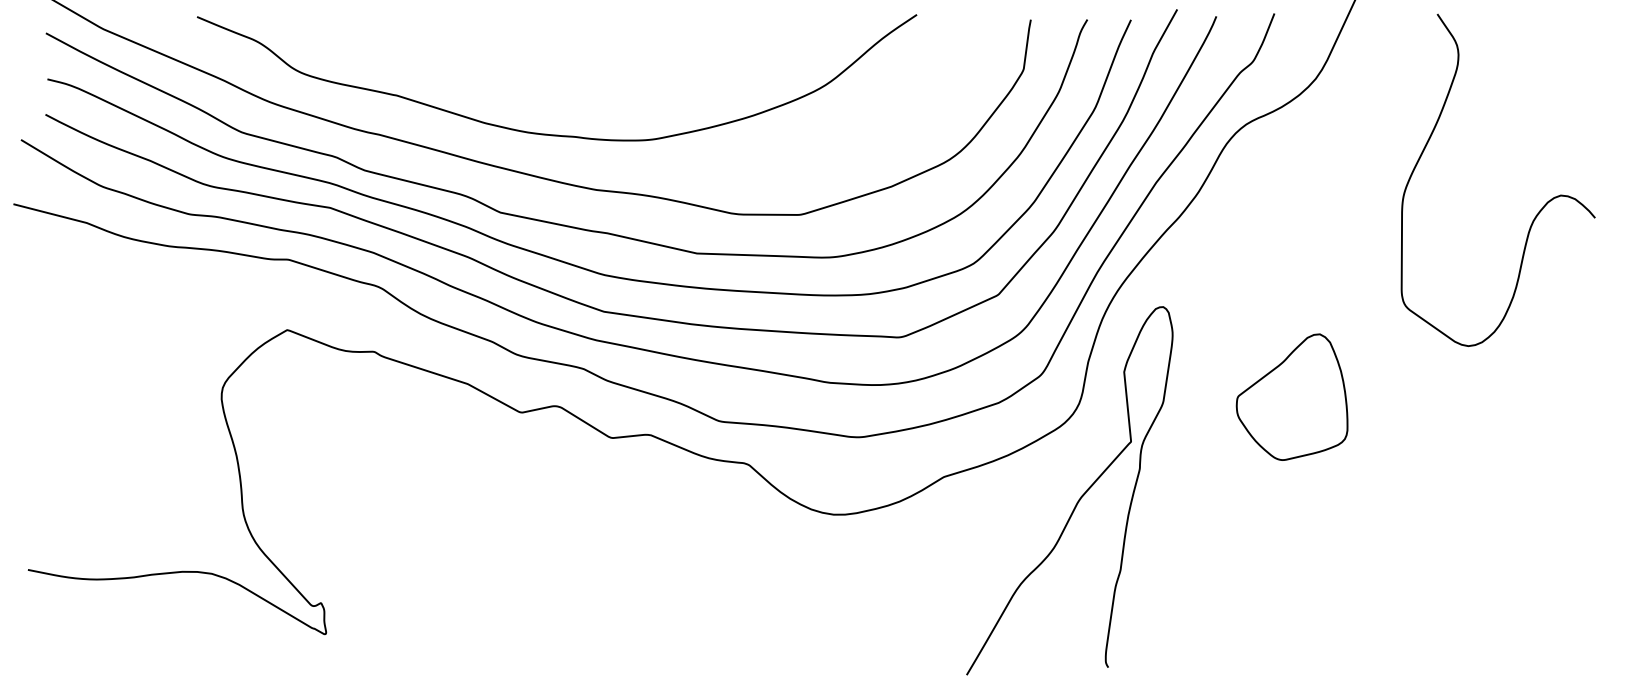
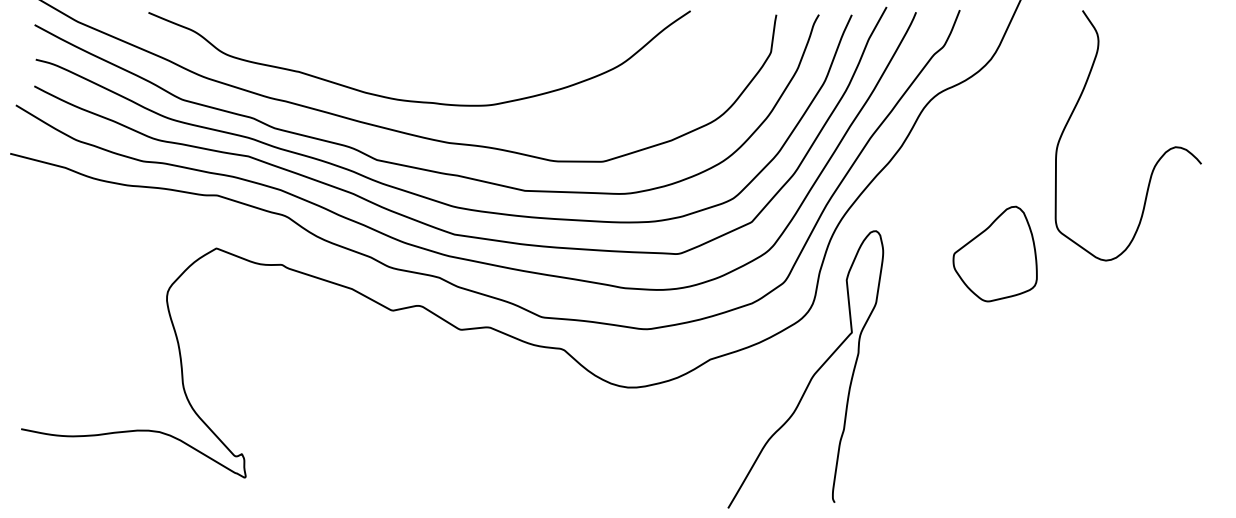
part: (1291, 396) -> (994, 253), moved

